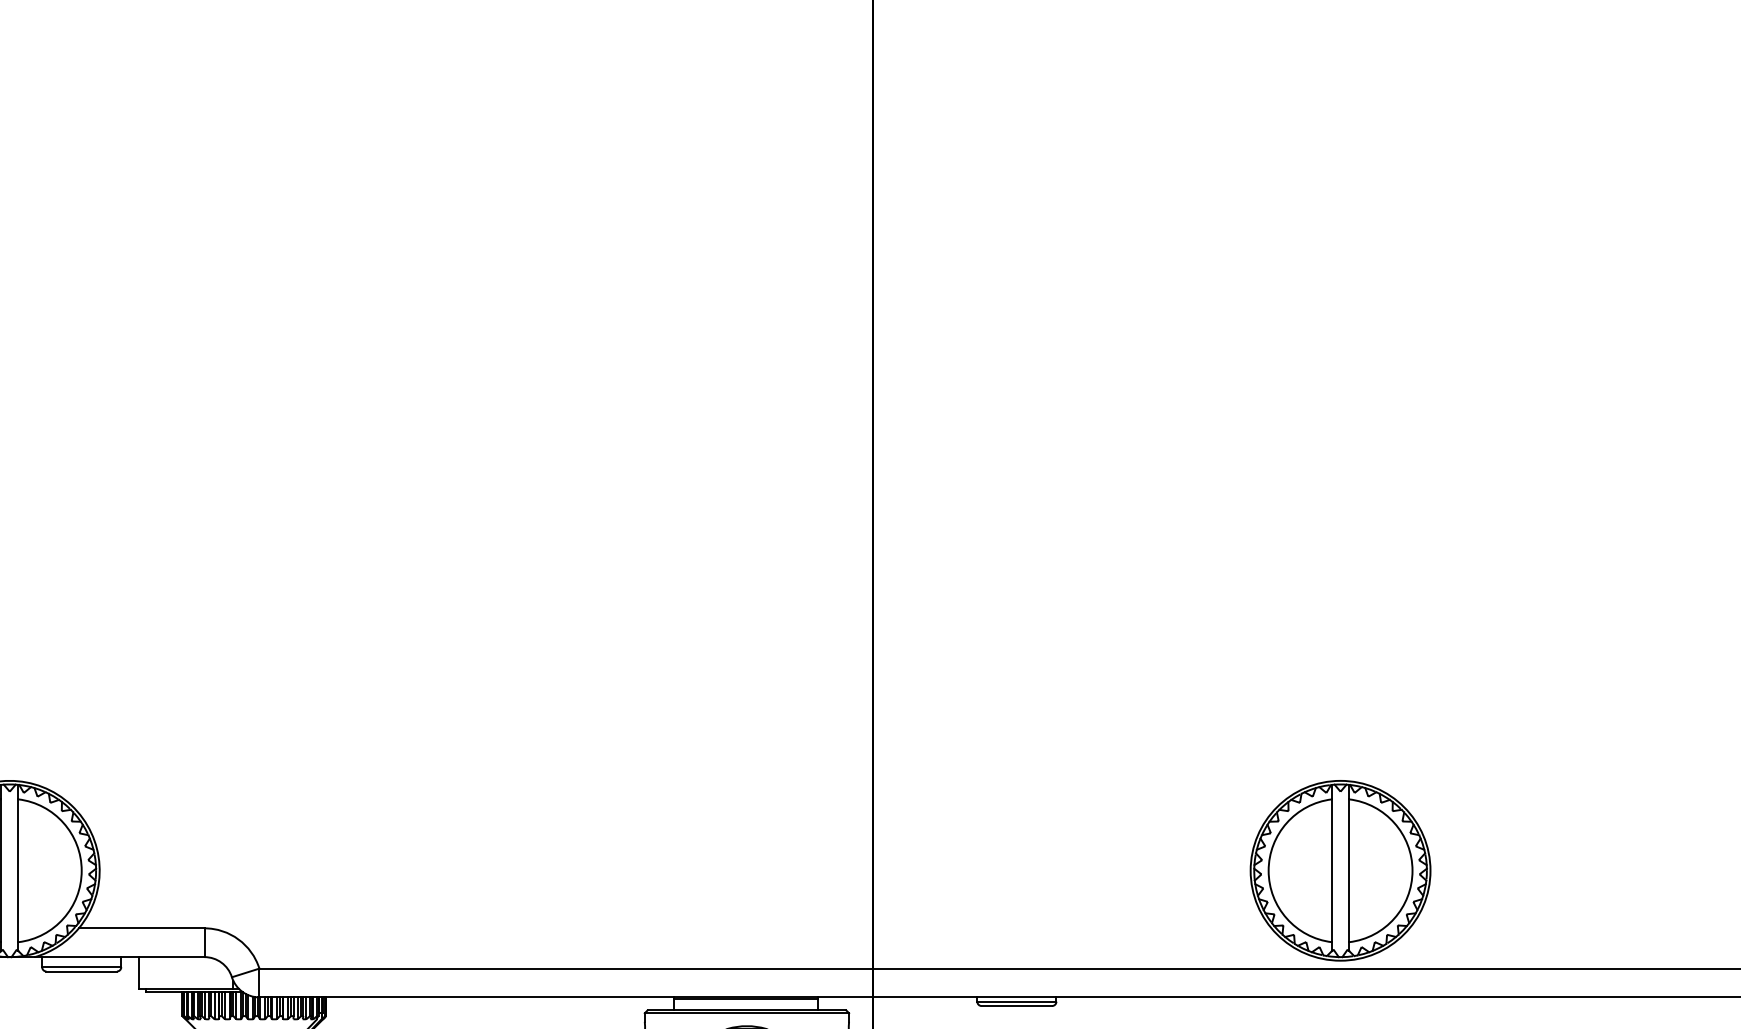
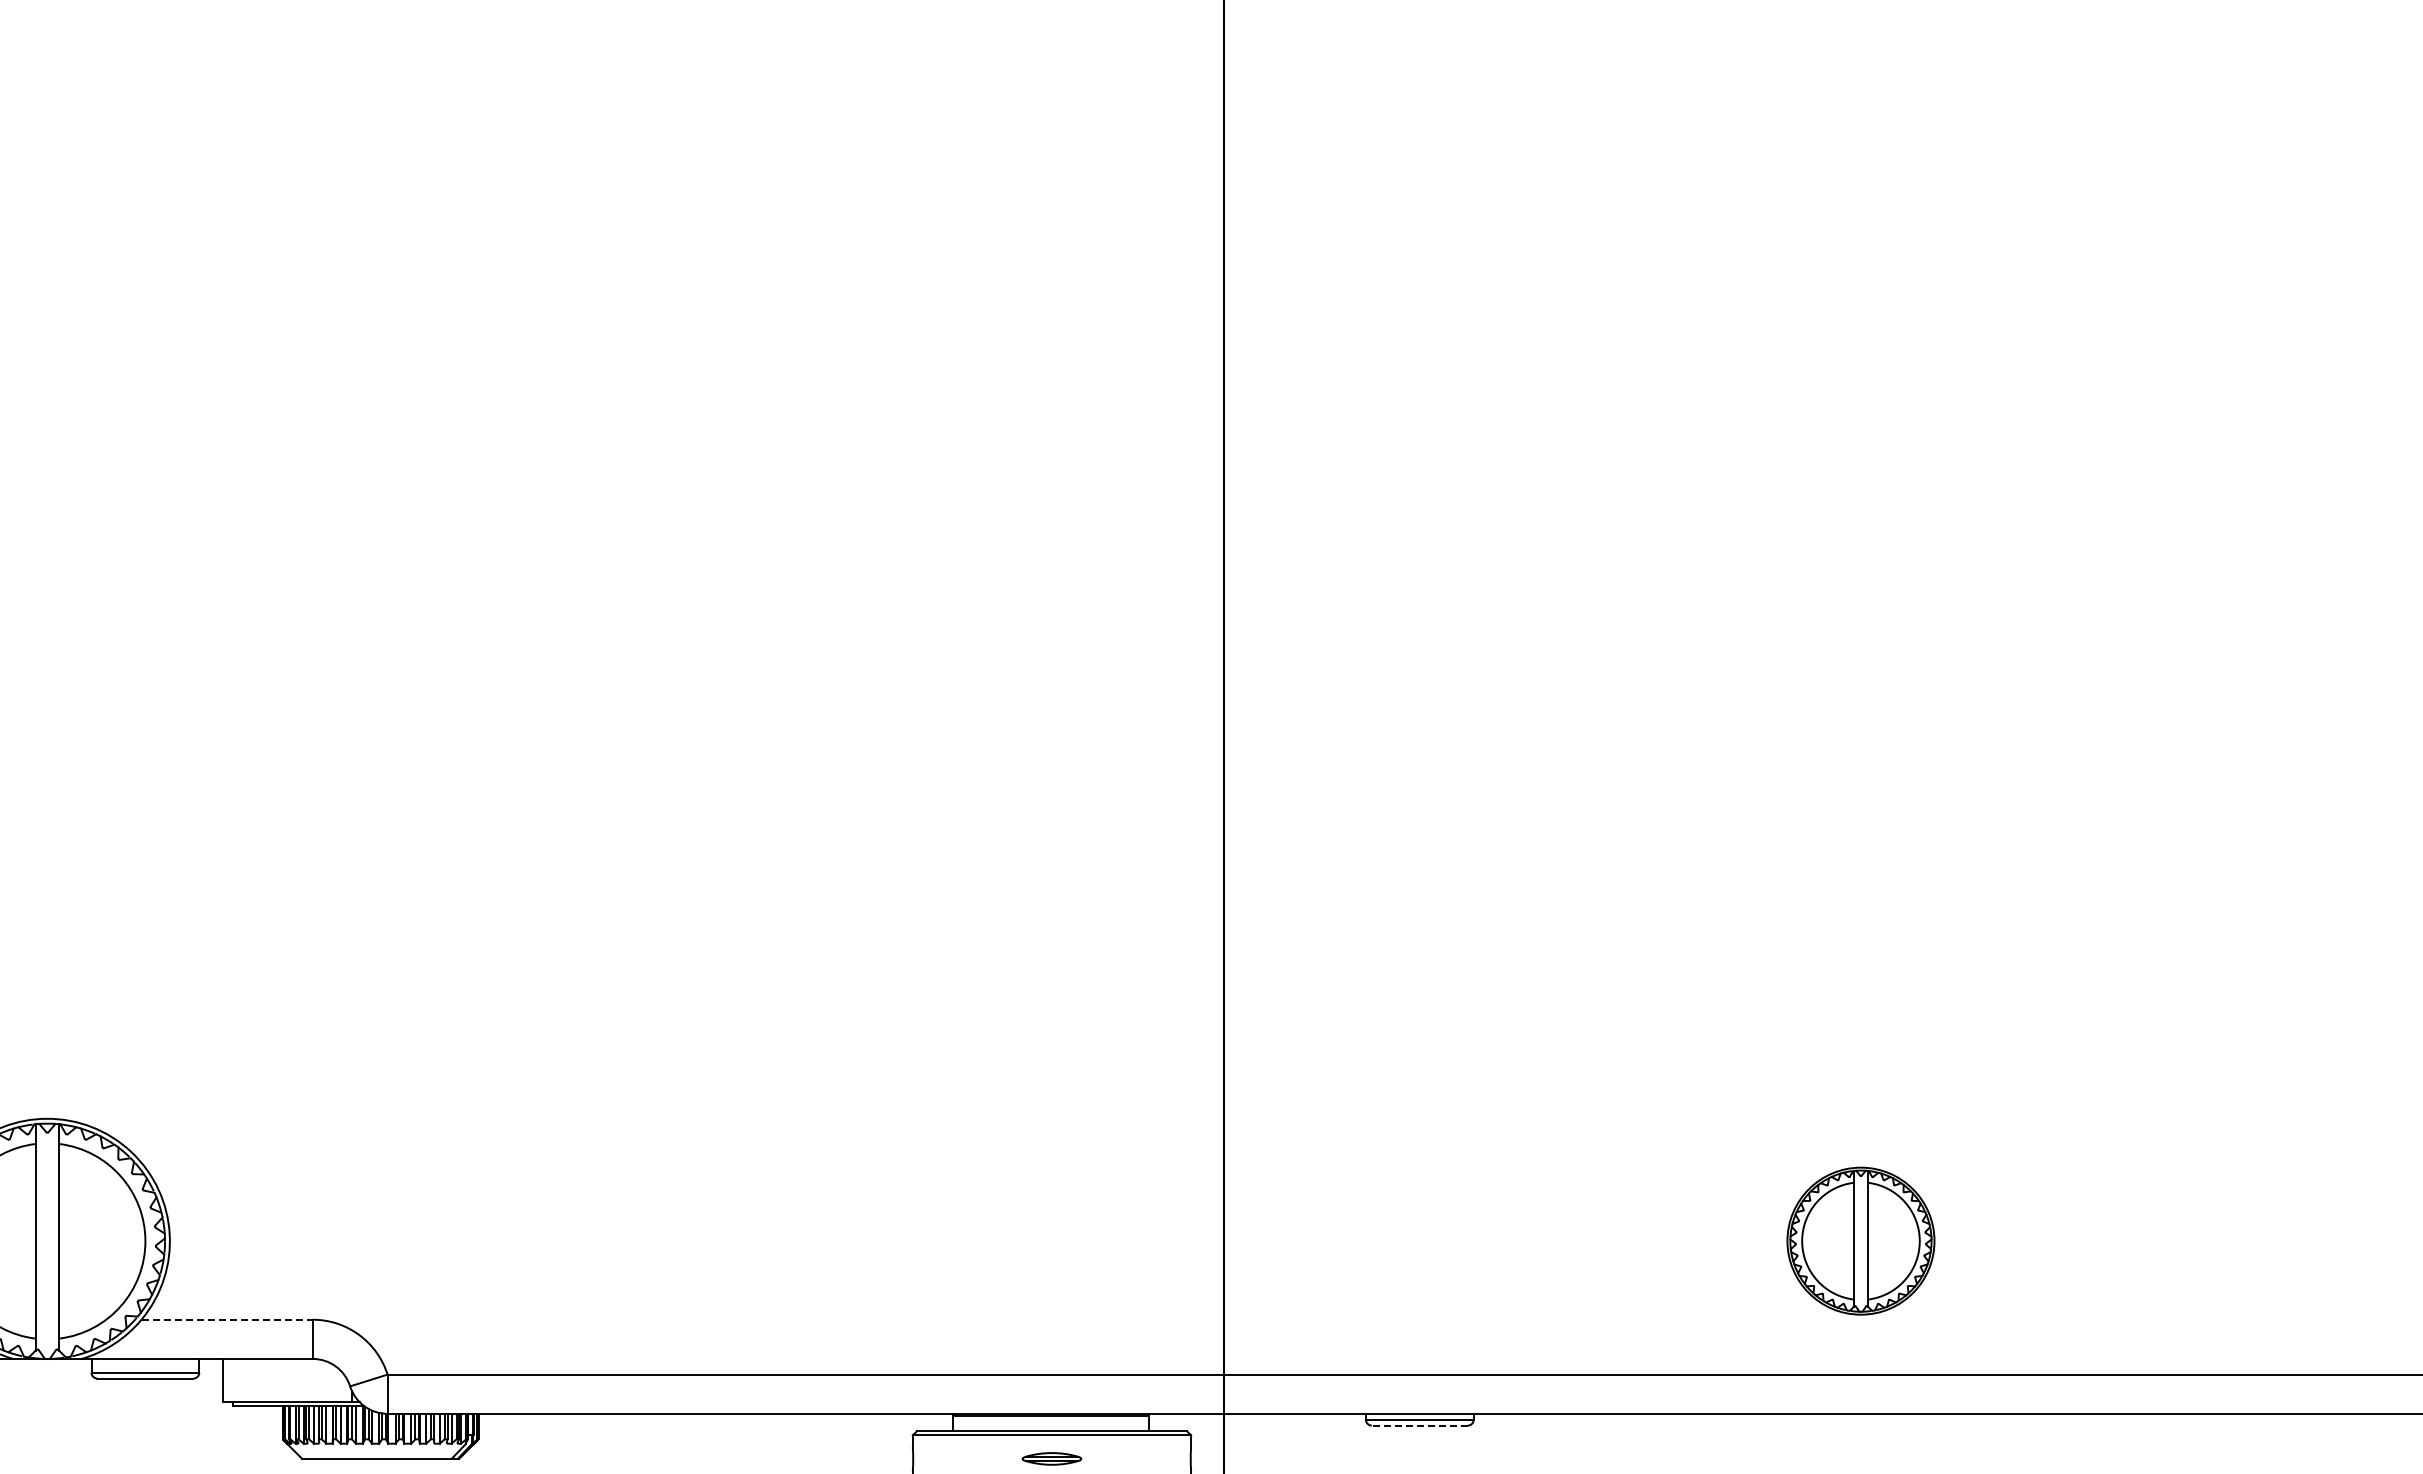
part: (1340, 870) -> (1860, 1240), size x0.6
line: (141, 928) -> (227, 1319), solid -> dashed
line: (1016, 1005) -> (1419, 1425), solid -> dashed

